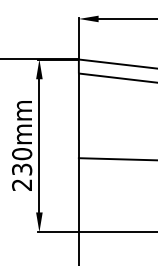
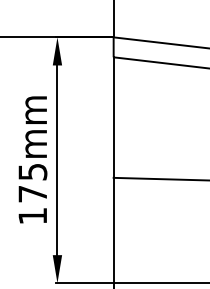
text: (22, 169) -> (33, 193), 230mm -> 175mm

